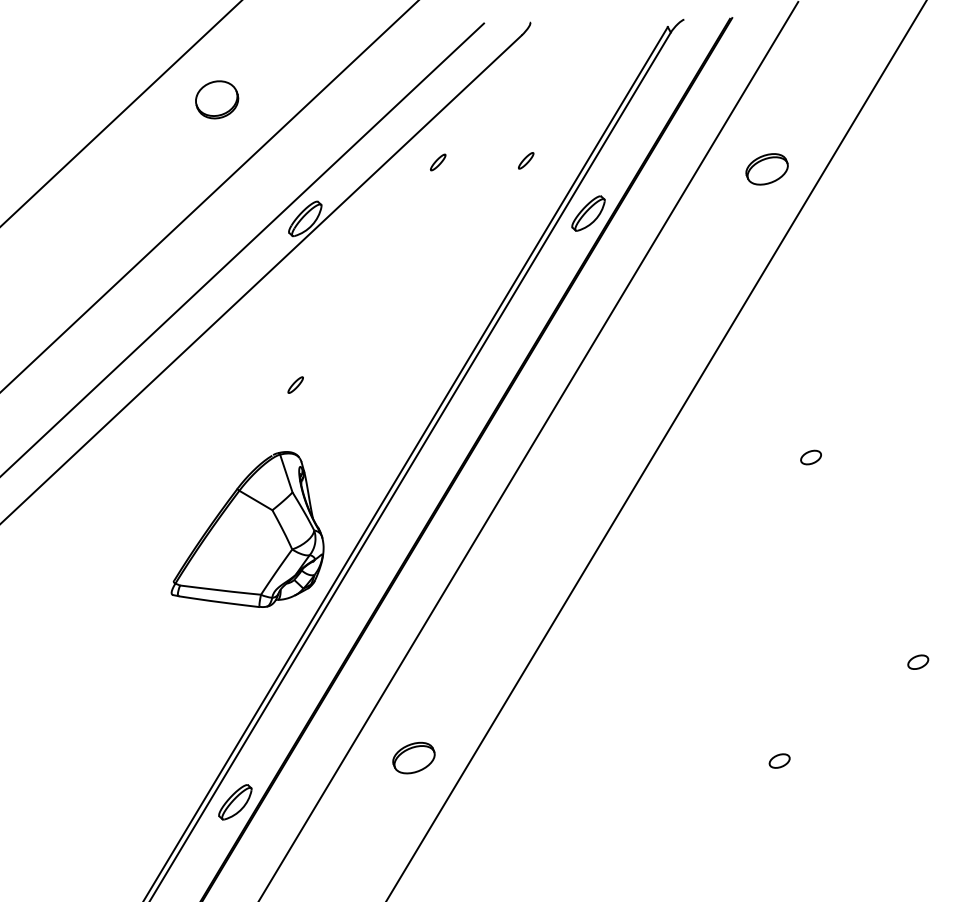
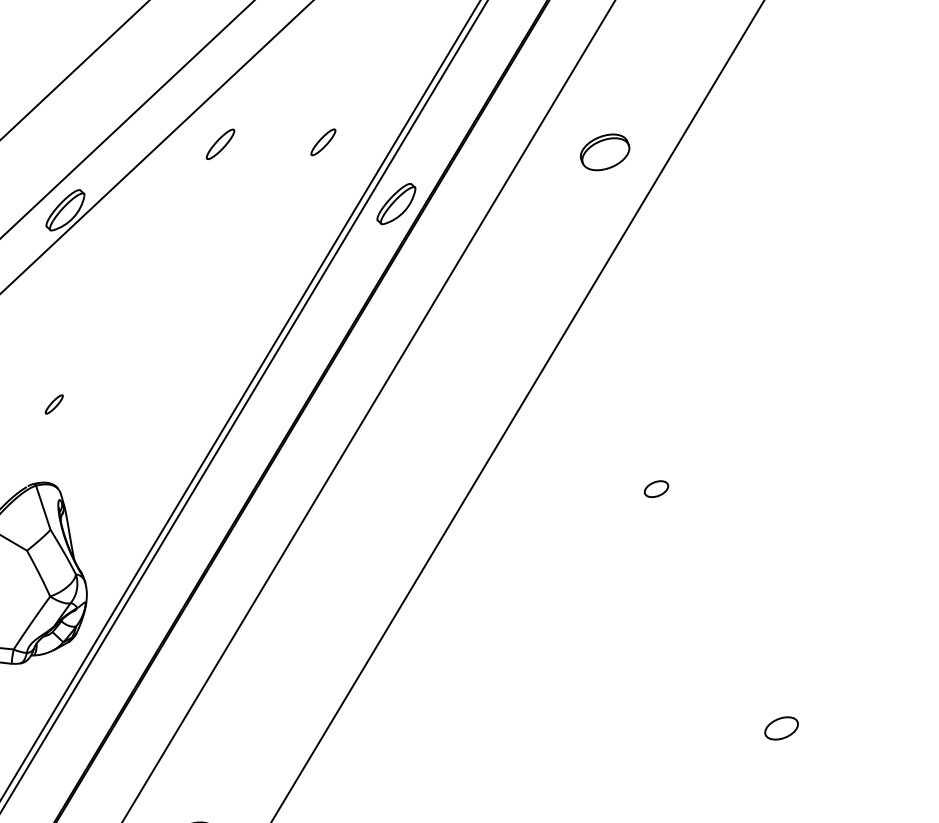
part: (526, 160) -> (323, 142), size x1.4
part: (438, 162) -> (221, 144), size x1.6
part: (918, 661) -> (781, 727), size x1.4

